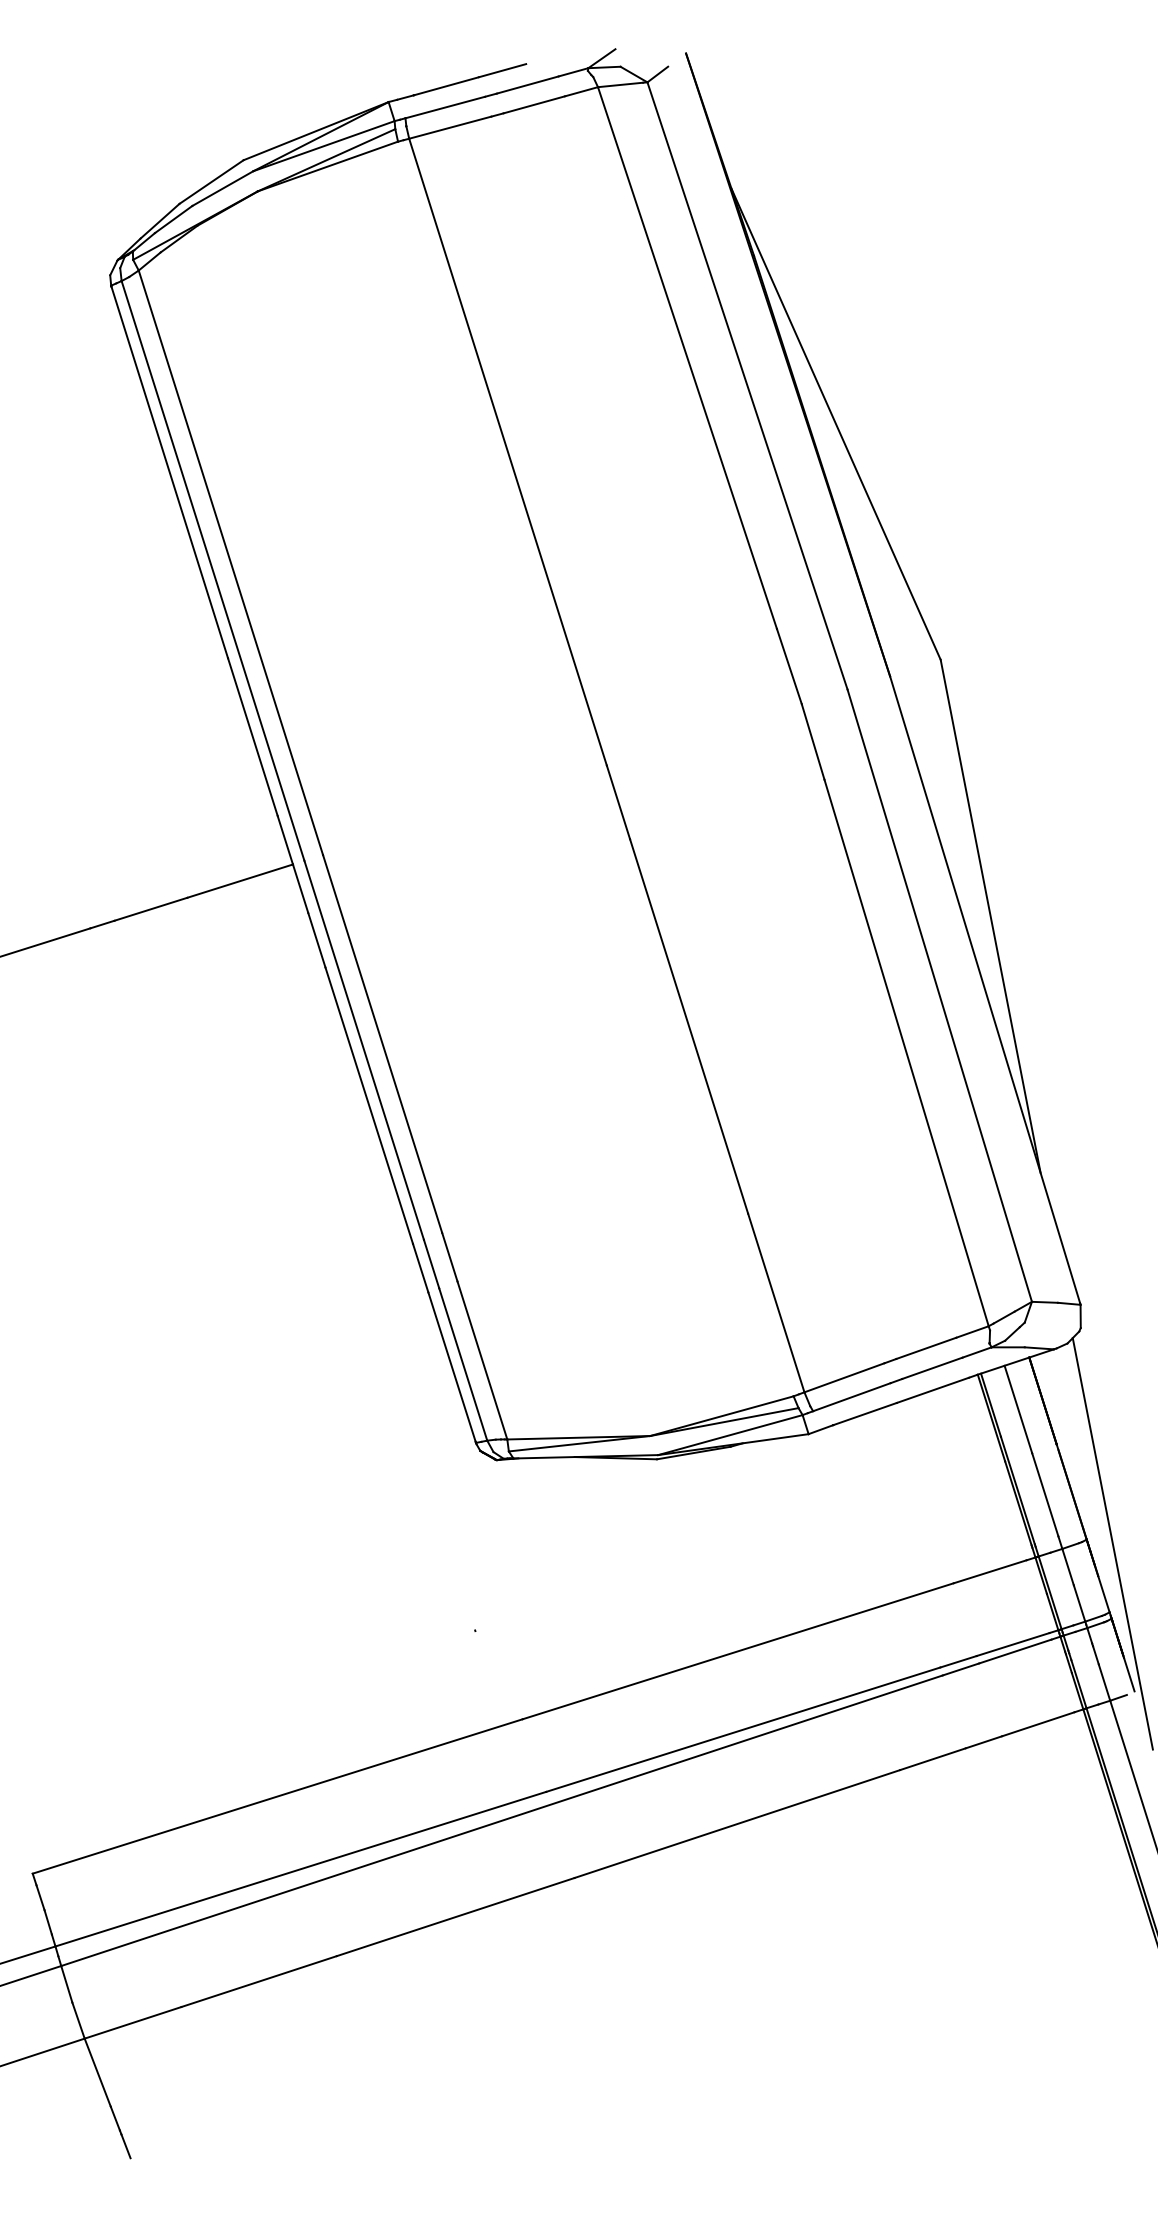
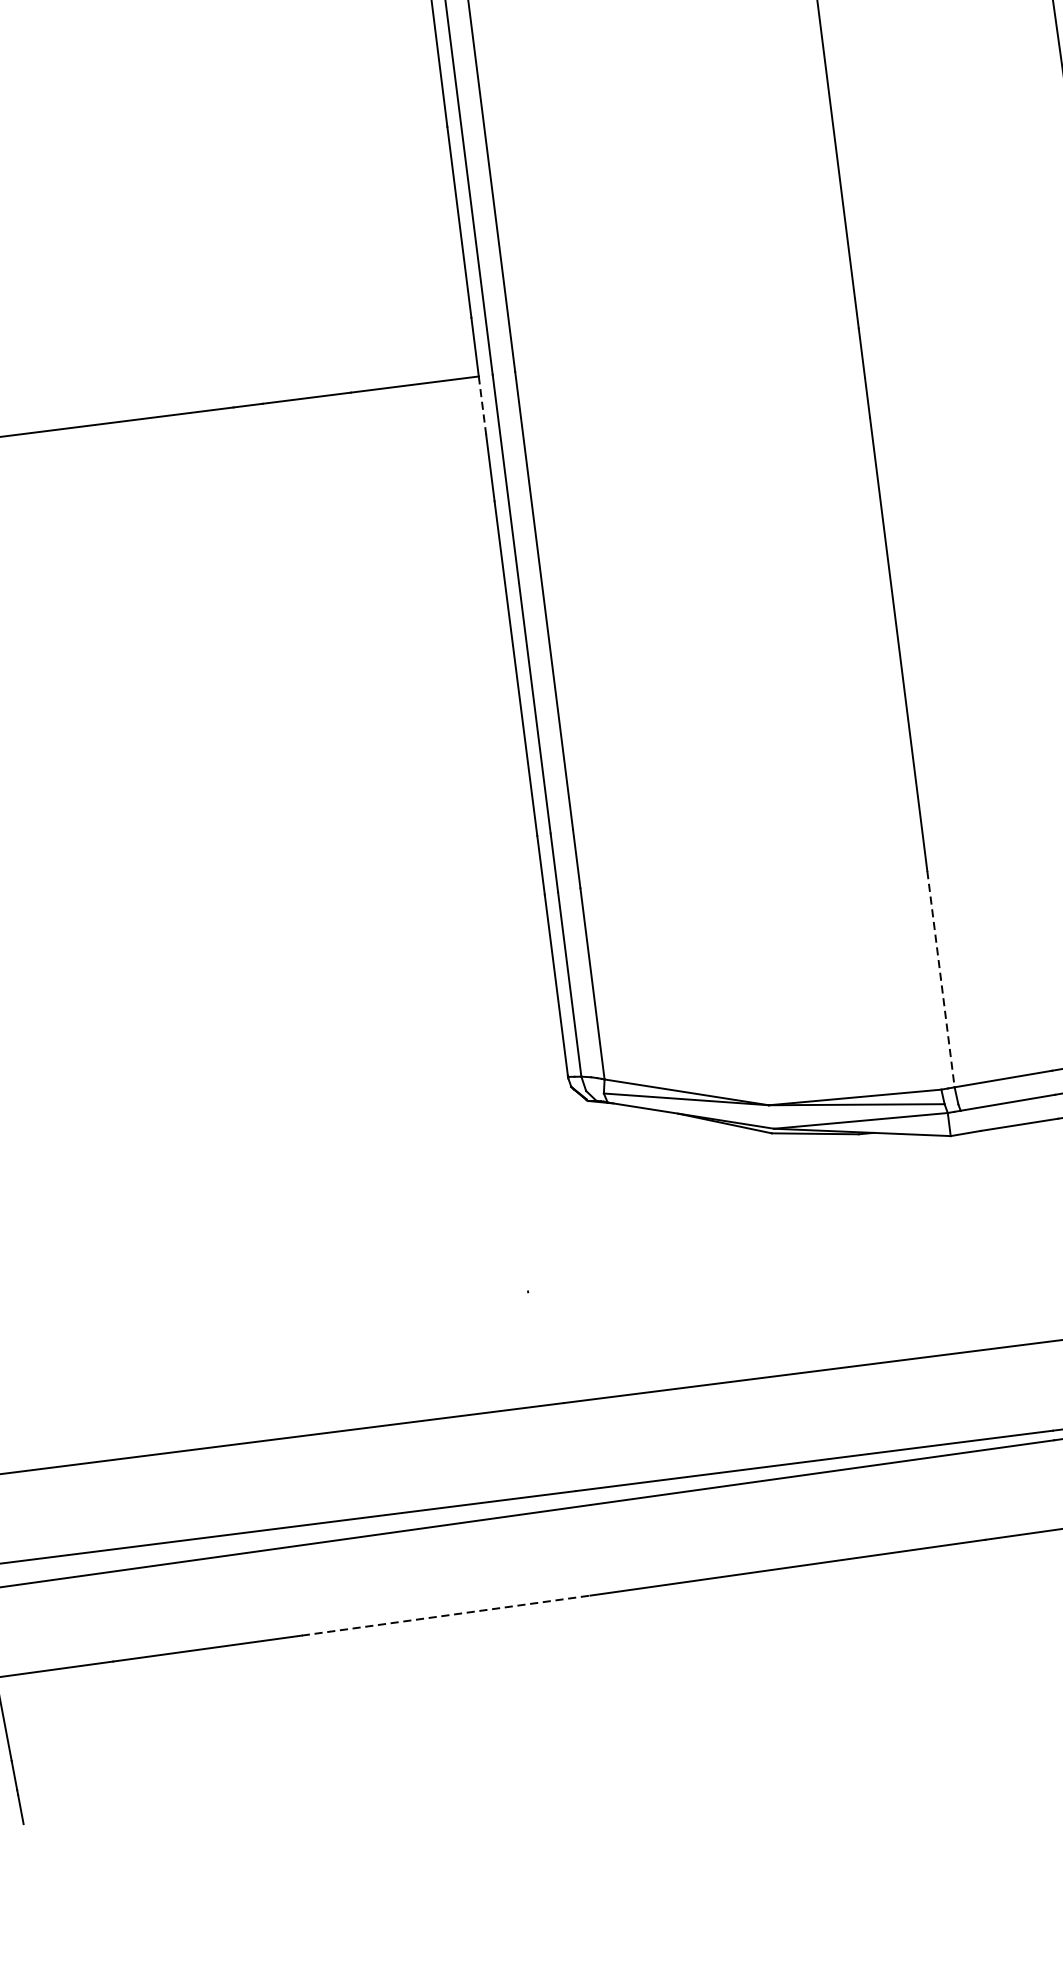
line: (300, 888) -> (482, 405), solid -> dashed
line: (776, 1303) -> (941, 979), solid -> dashed
line: (456, 1916) -> (447, 1615), solid -> dashed

